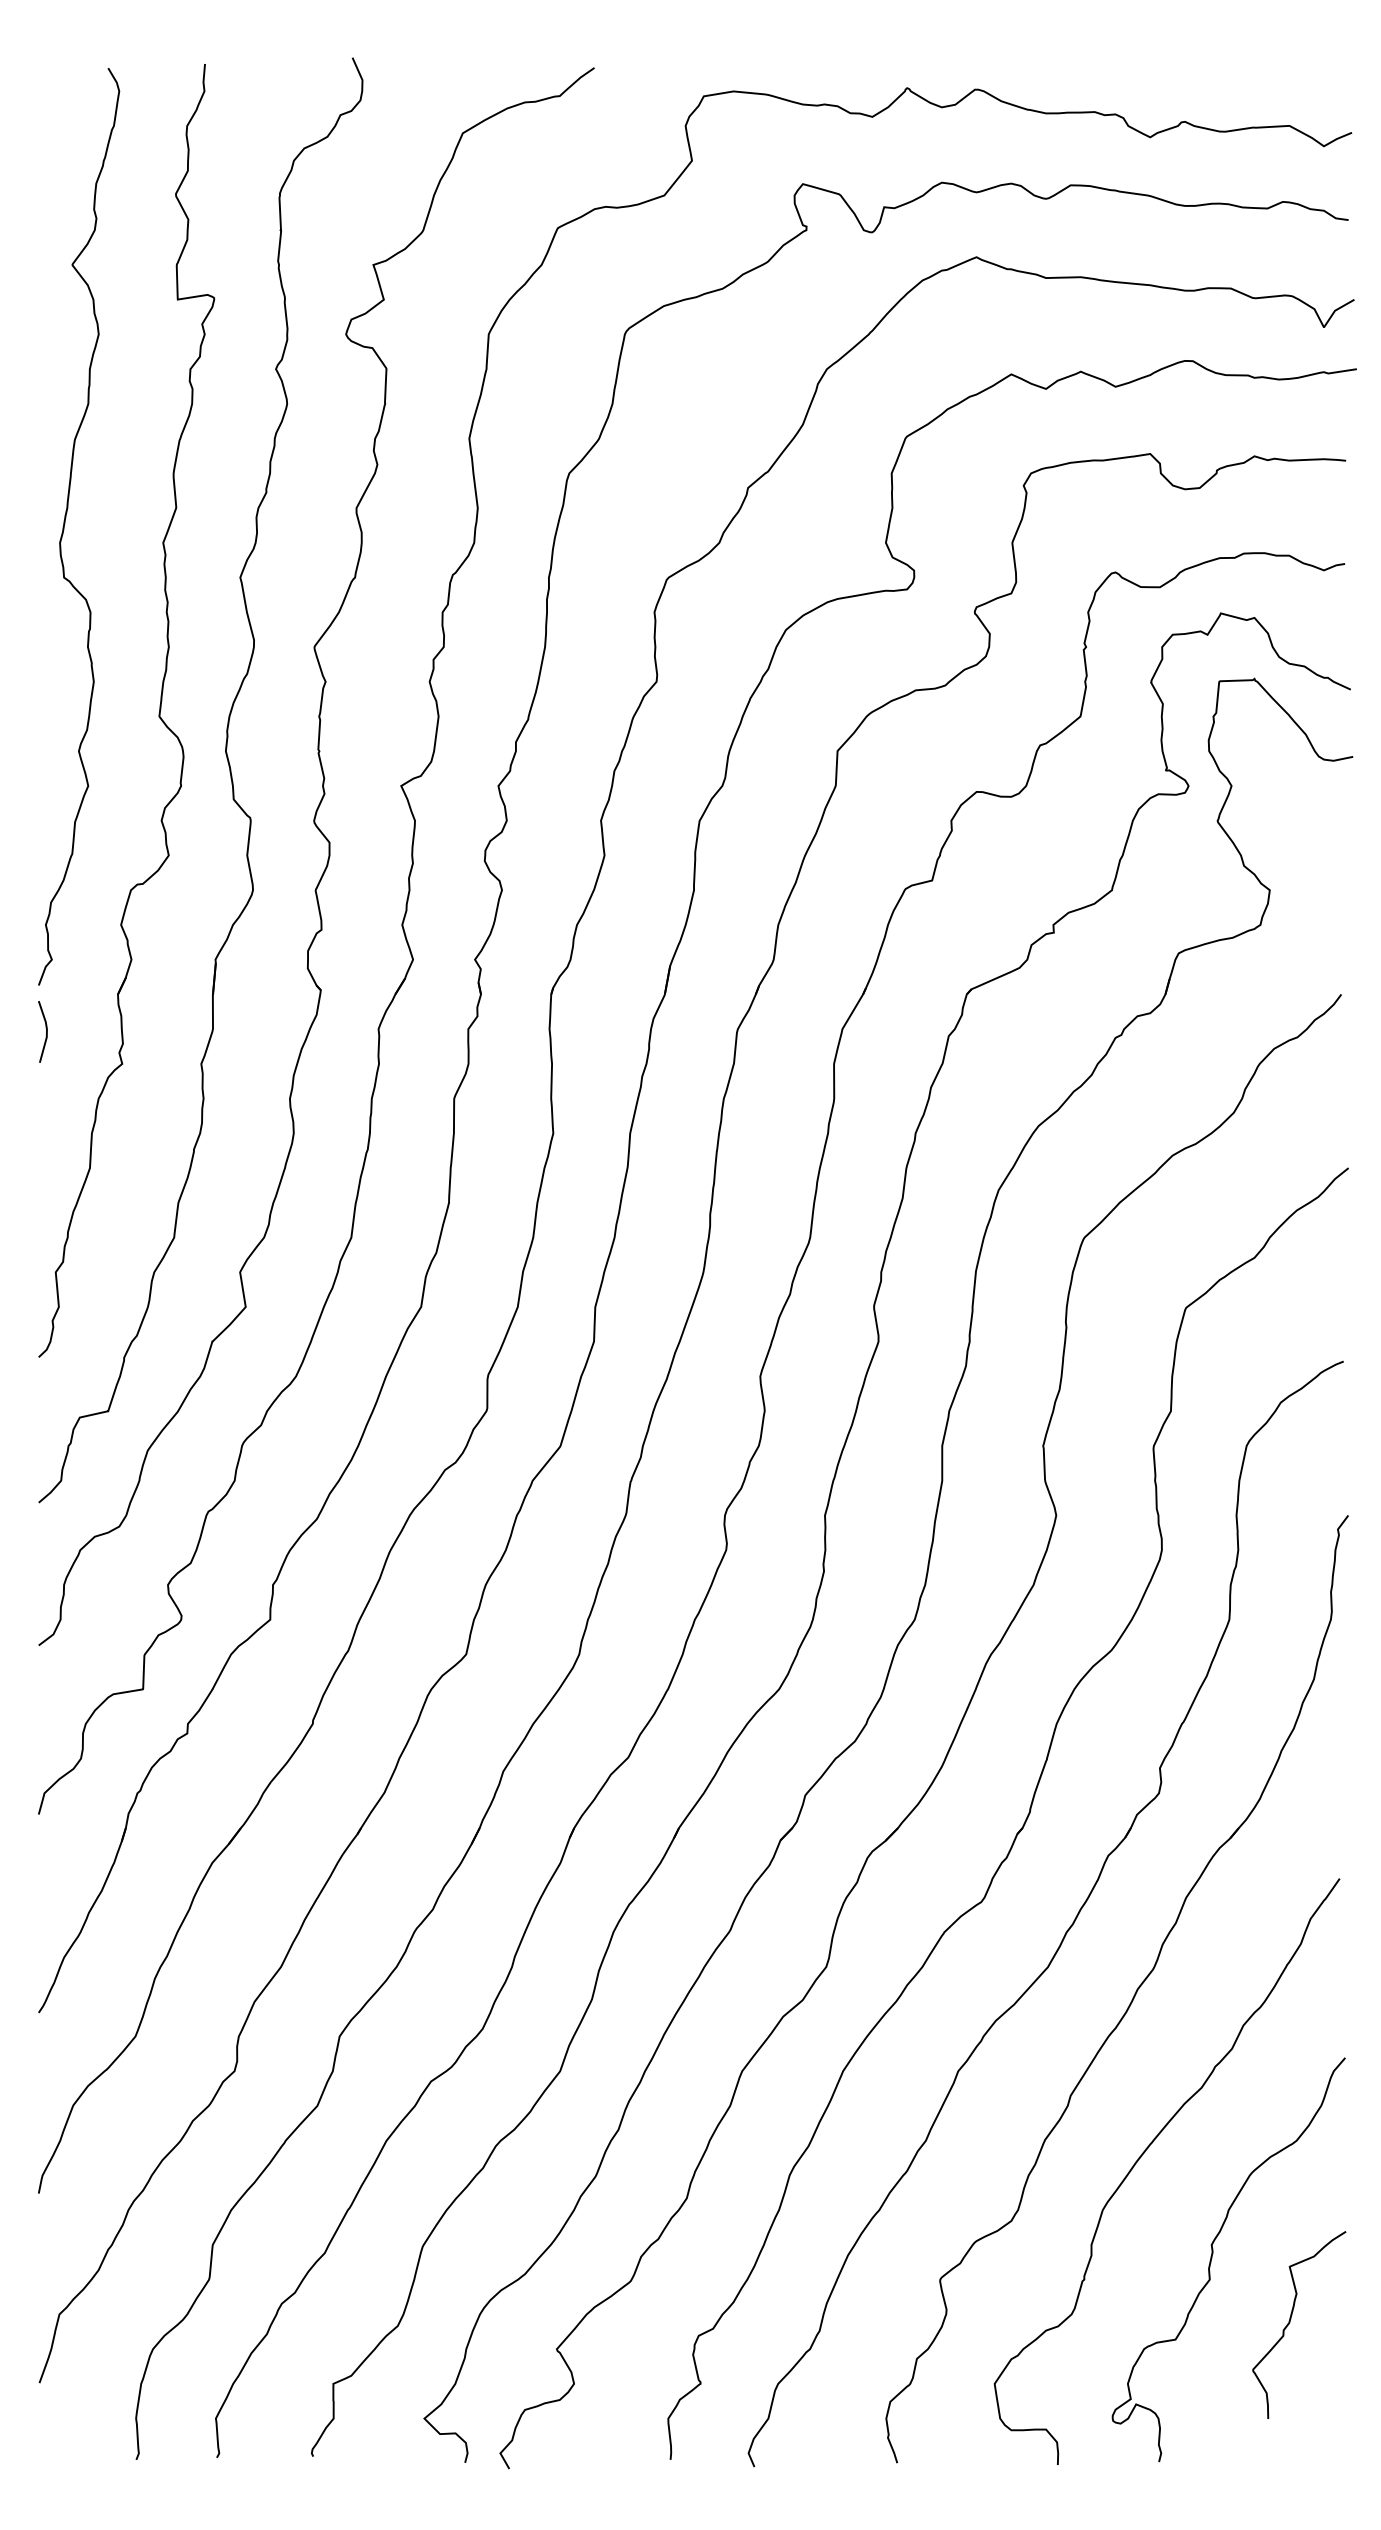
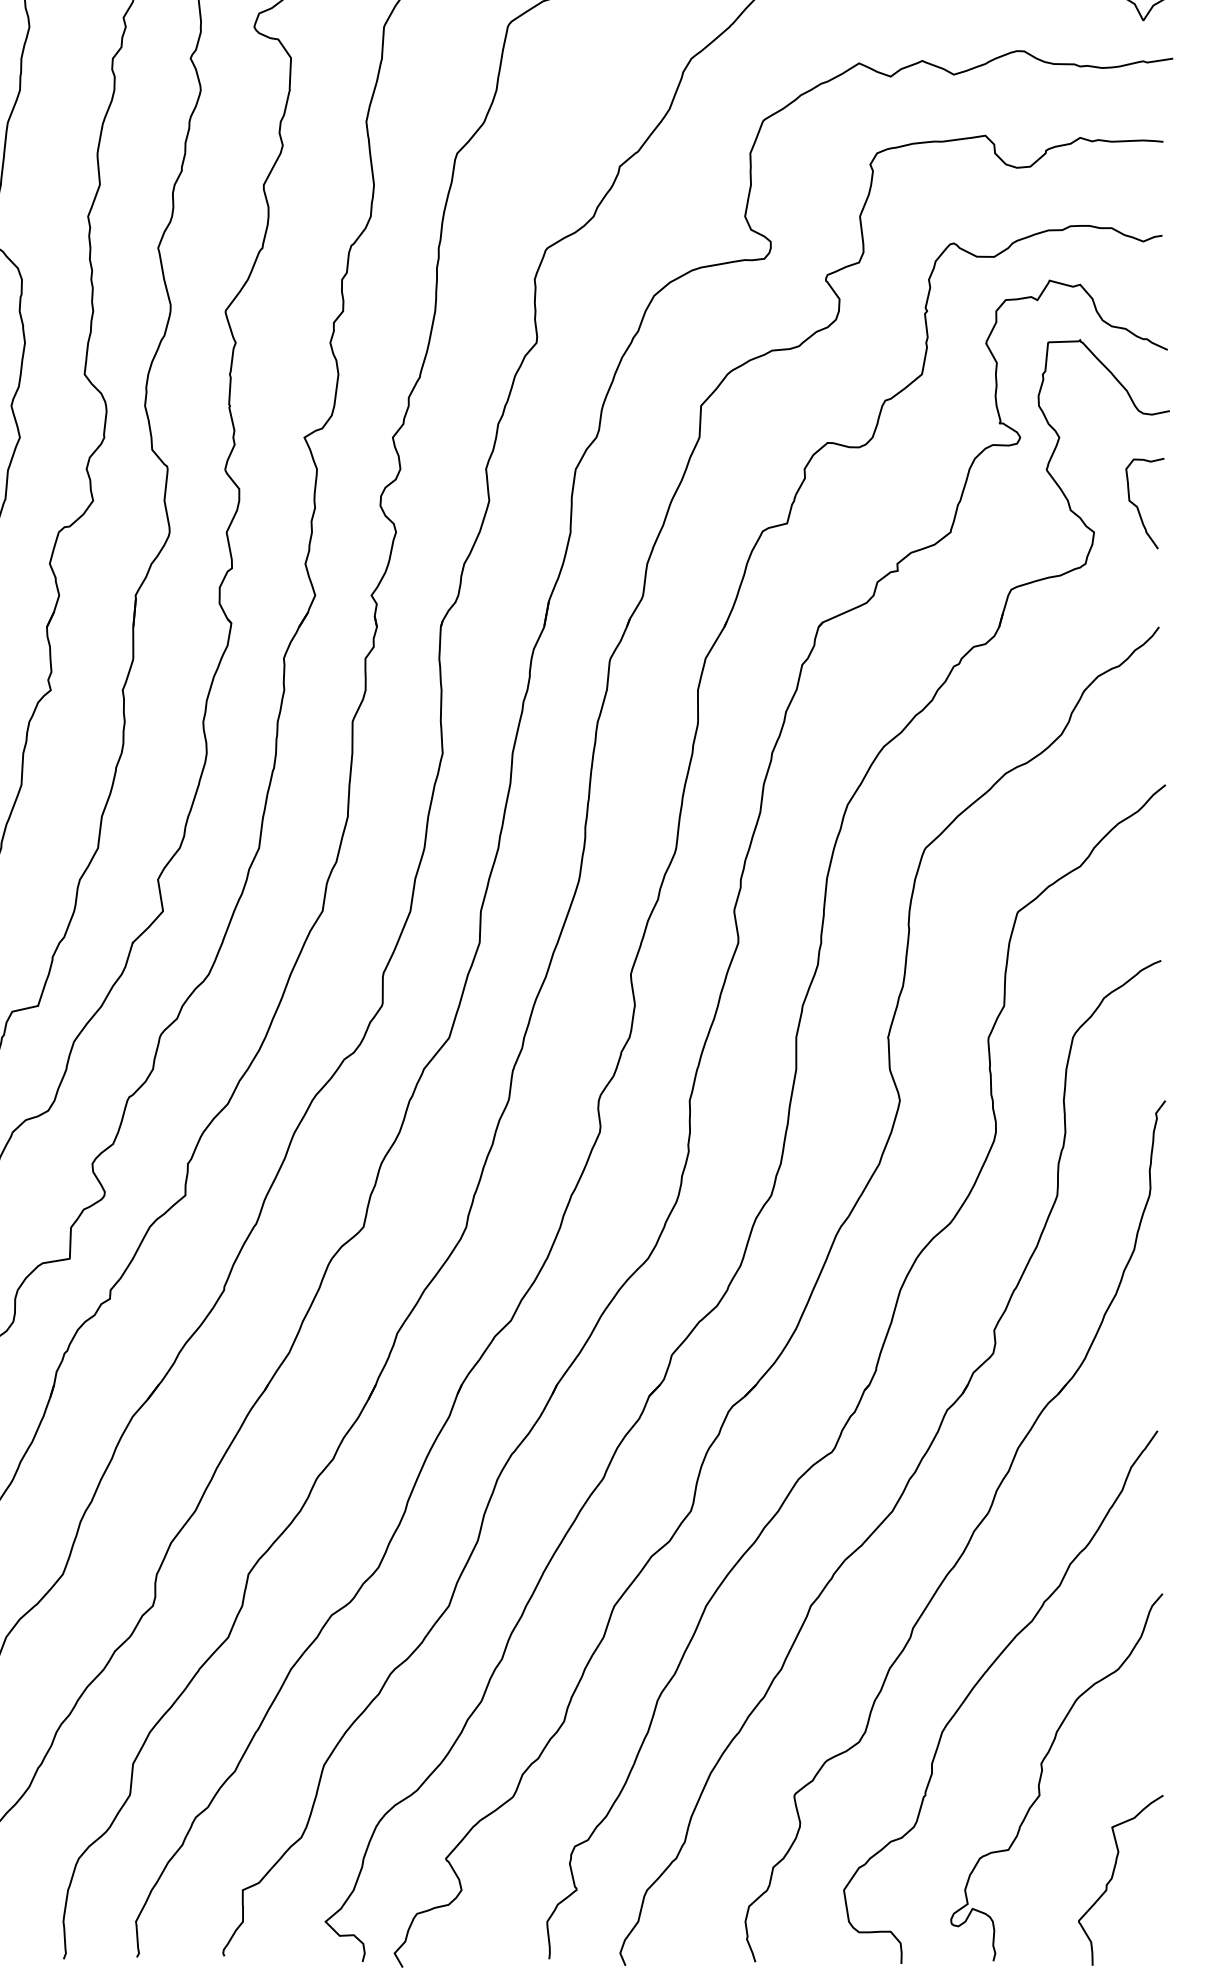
curve: (1318, 862) -> (1138, 507), added
curve: (1290, 2322) -> (1112, 1878), moved

